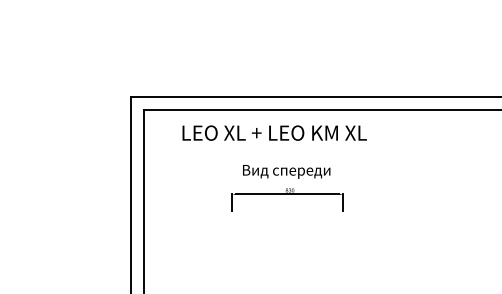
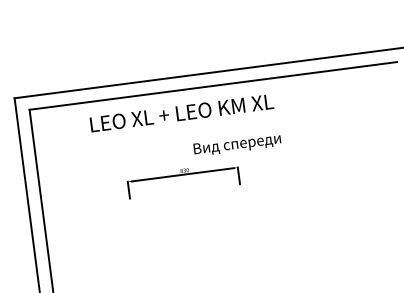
text: (274, 132) -> (181, 112), moved
text: (286, 171) -> (237, 144), moved

